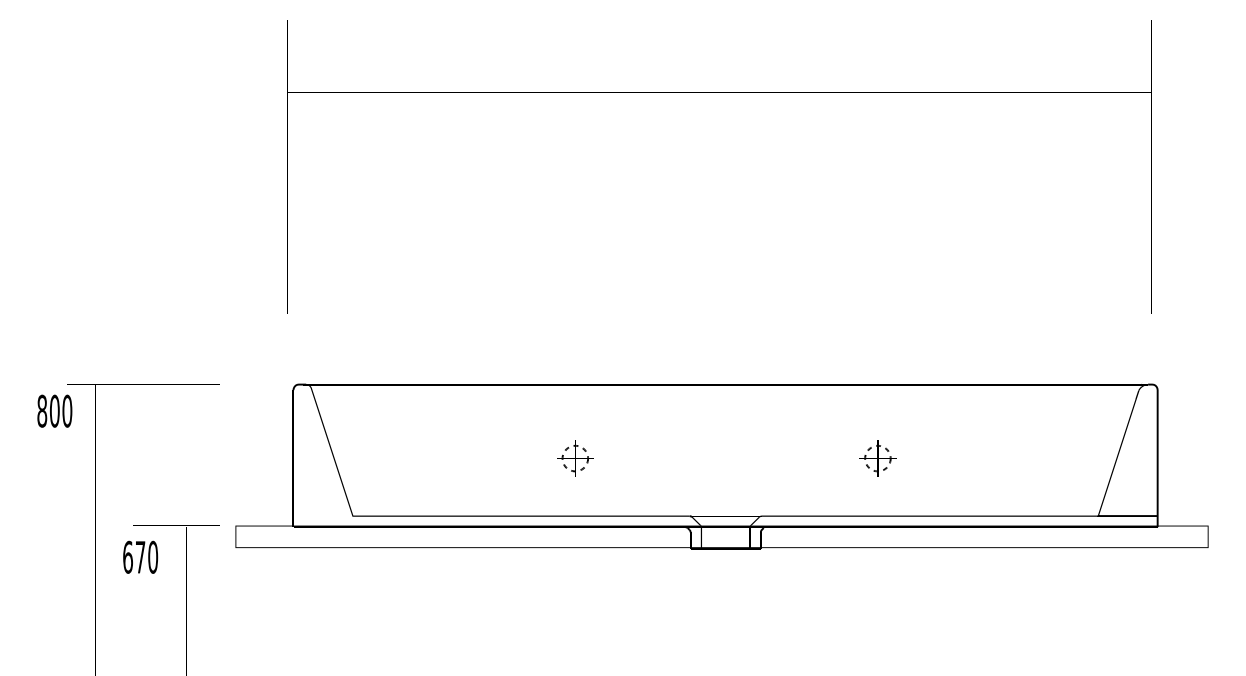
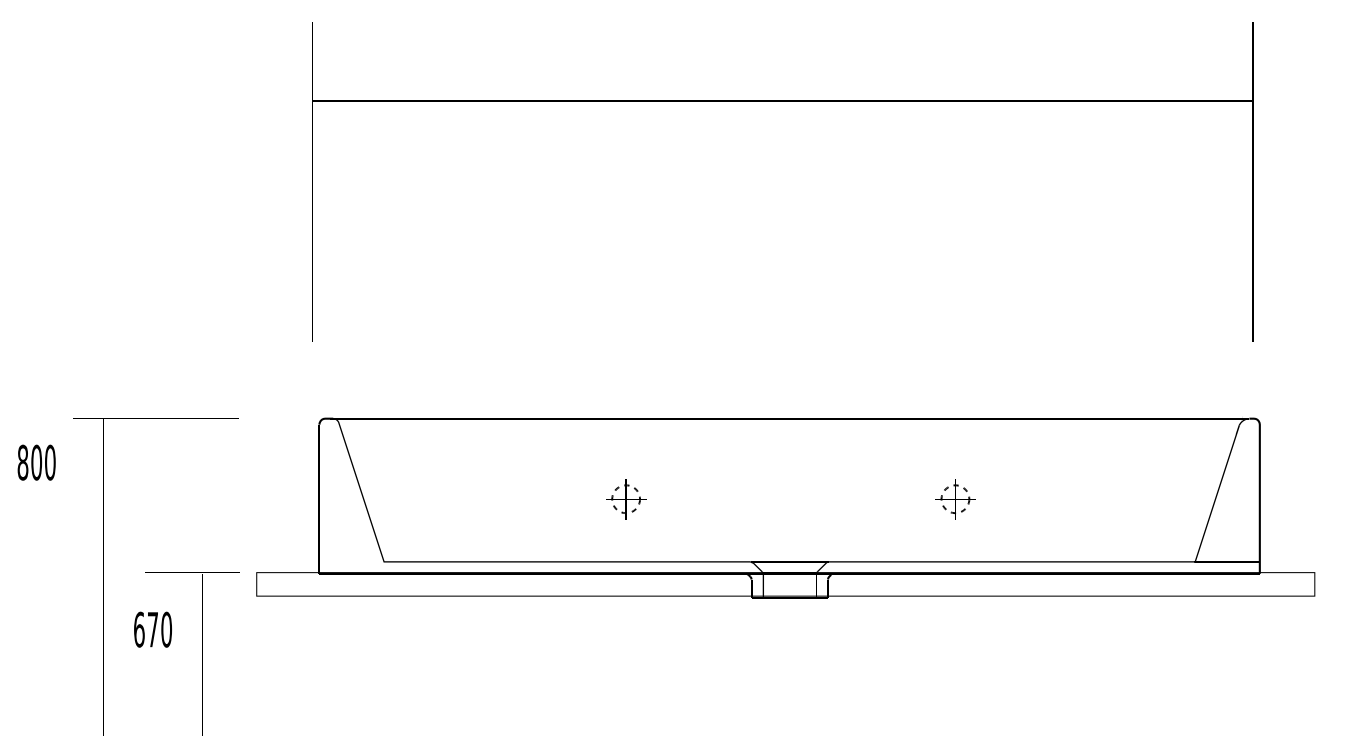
text: (54, 411) -> (36, 462), moved
text: (140, 557) -> (152, 629), moved

